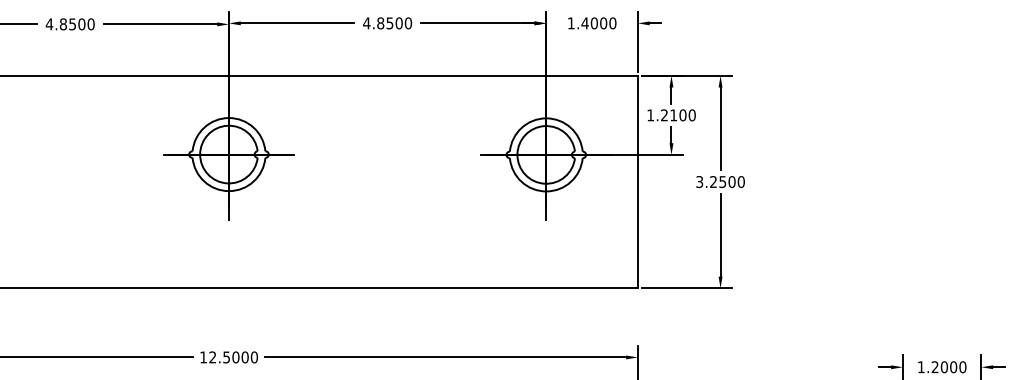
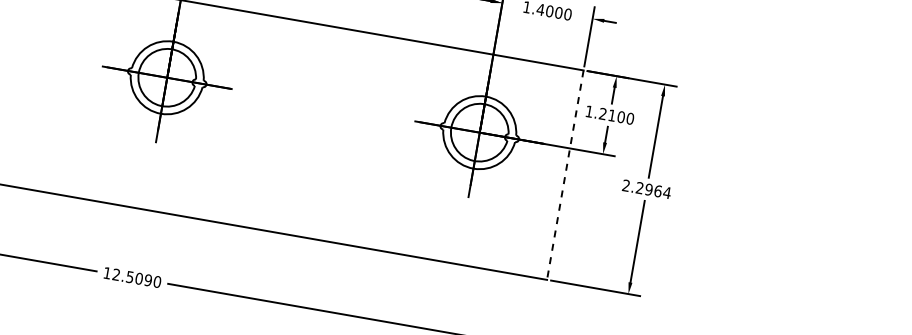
line: (637, 182) -> (564, 175), solid -> dashed
text: (720, 182) -> (646, 189), 3.2500 -> 2.2964
text: (244, 357) -> (147, 280), 12.5000 -> 12.5090

